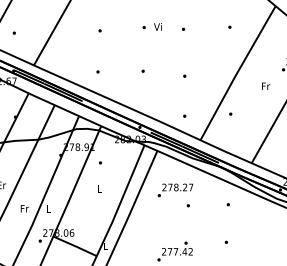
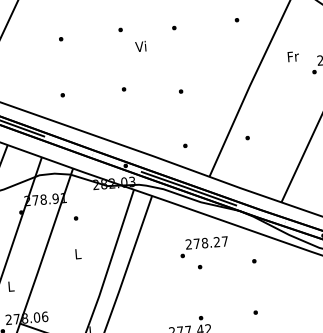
text: (157, 26) -> (140, 46), moved
text: (266, 85) -> (293, 55), moved
text: (175, 190) -> (204, 247), moved

